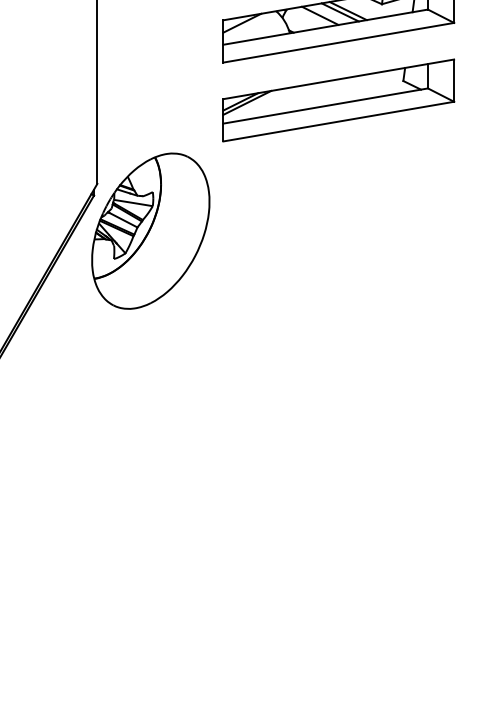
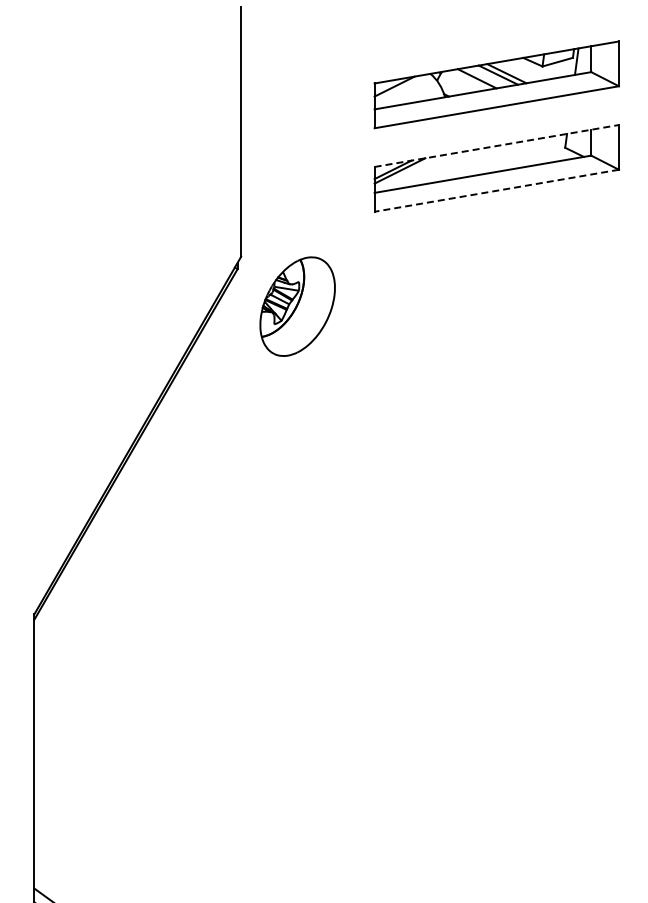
line: (338, 79) -> (496, 146), solid -> dashed
line: (338, 121) -> (496, 190), solid -> dashed
part: (150, 230) -> (297, 306), size x0.6

